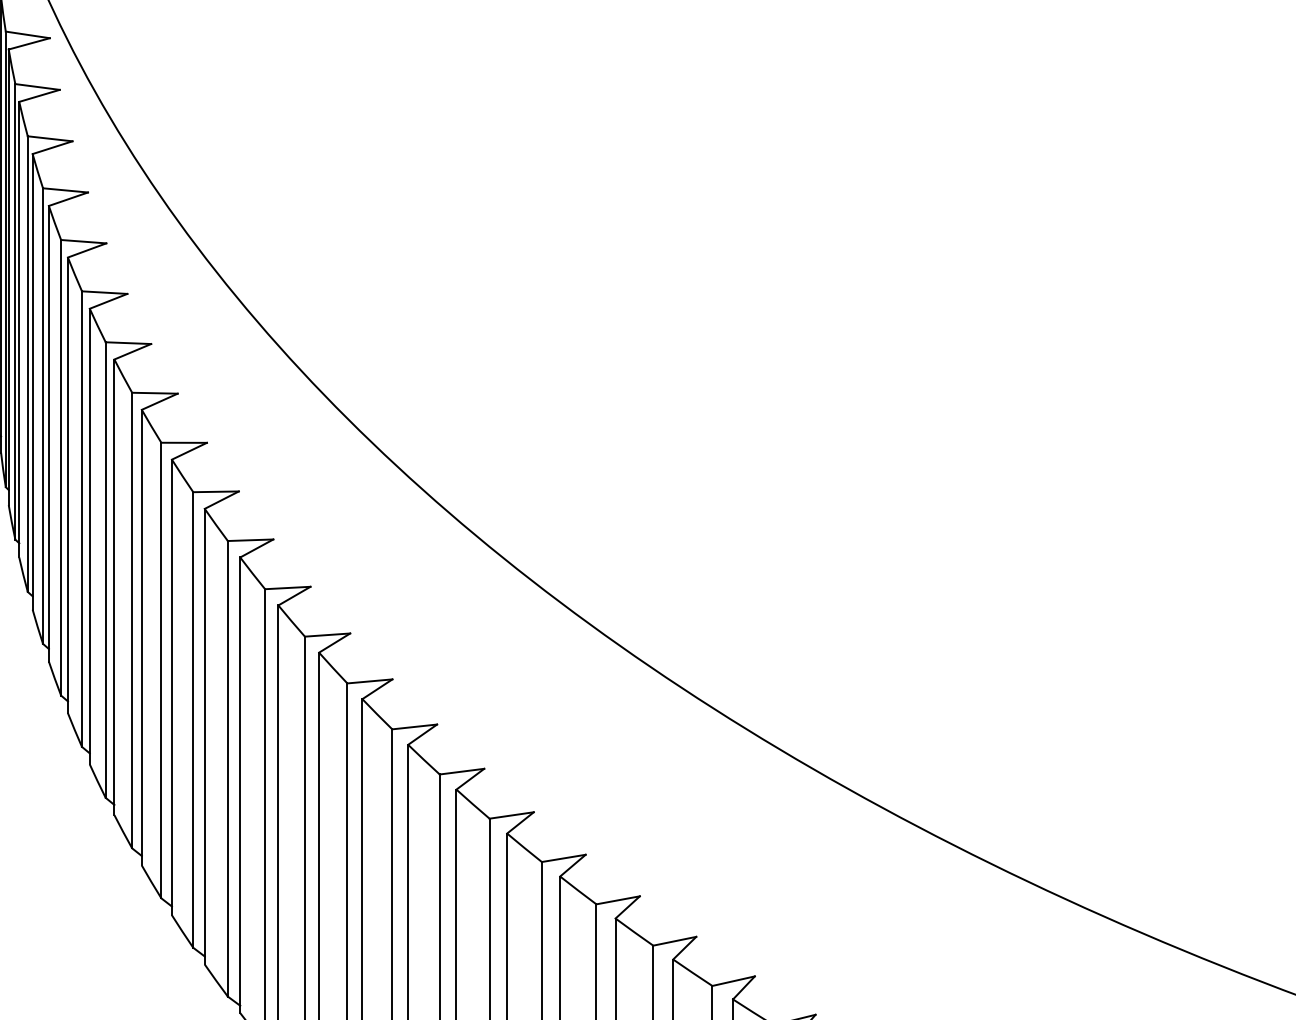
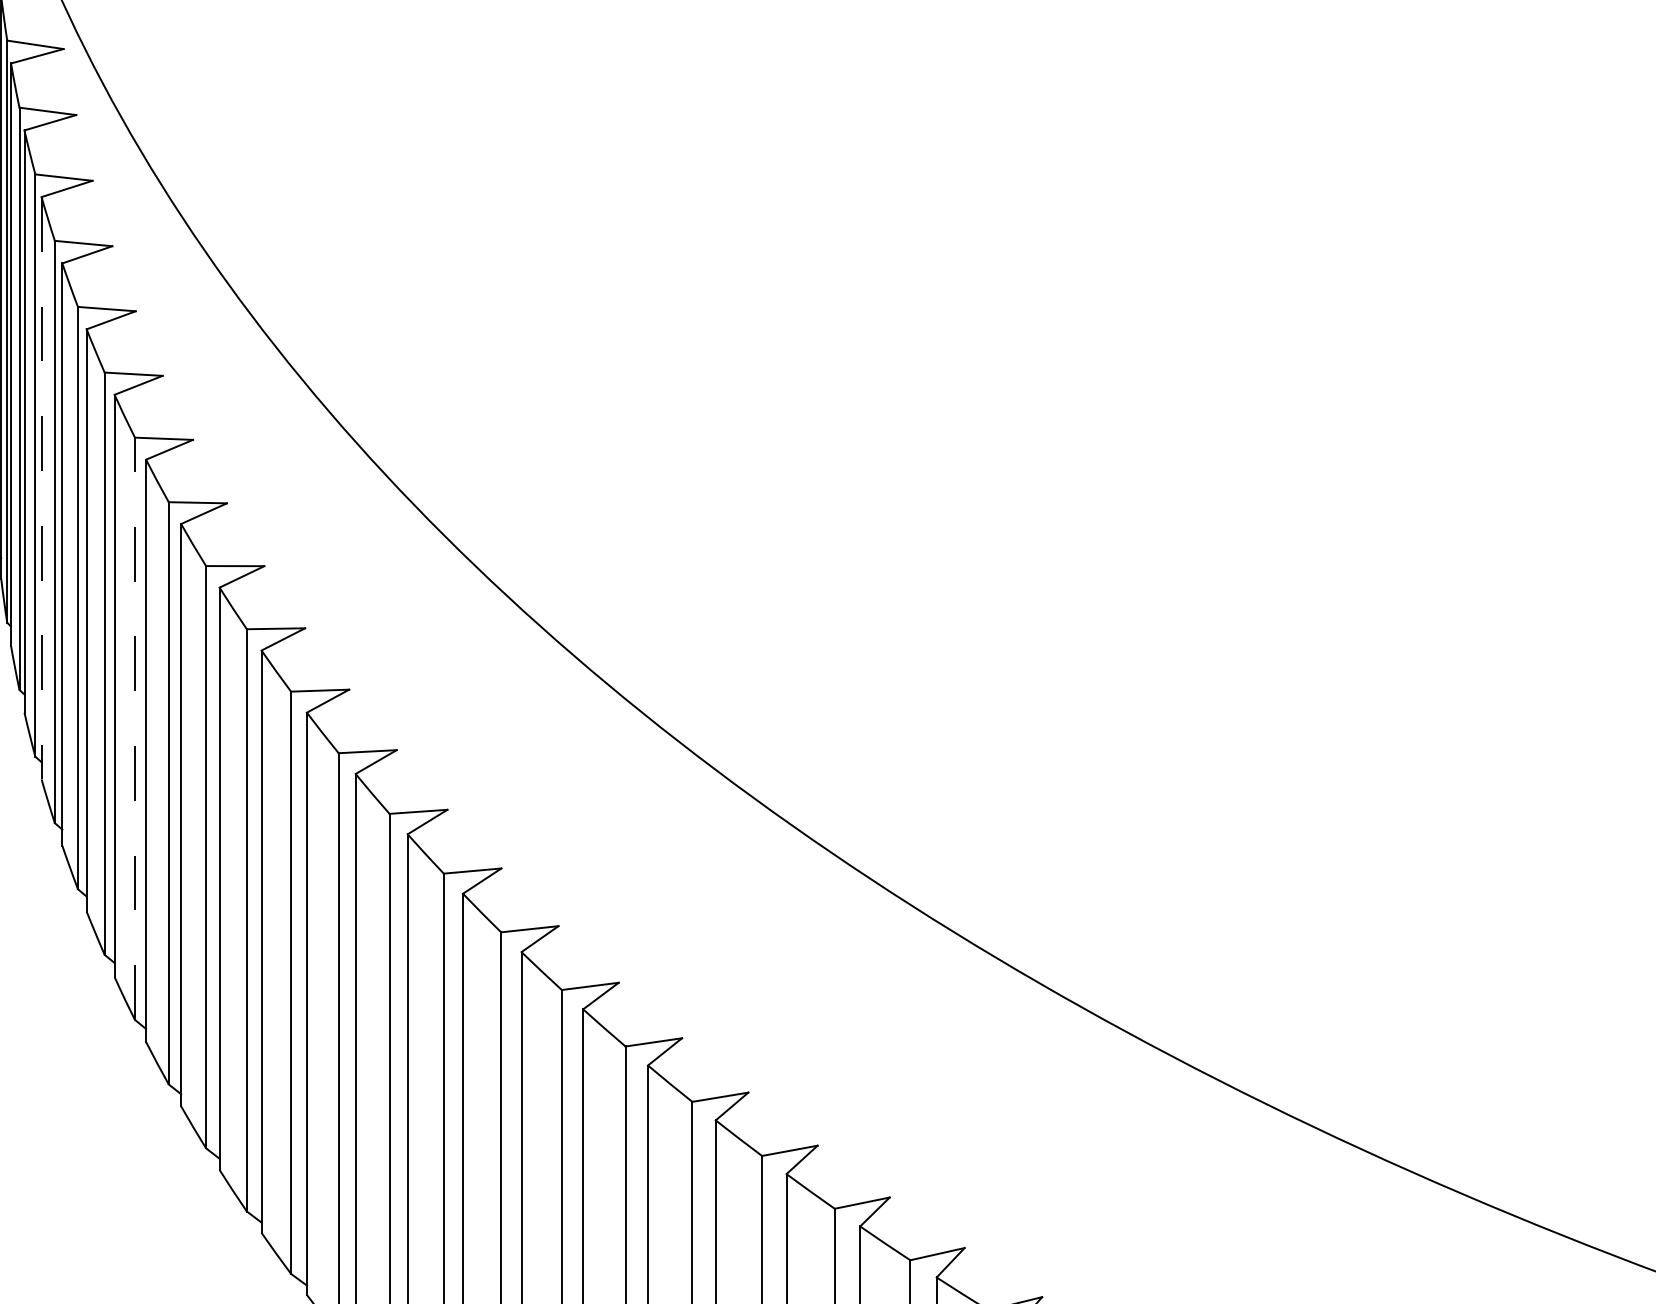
line: (32, 381) -> (41, 487), solid -> dashed
line: (105, 570) -> (134, 729), solid -> dashed

